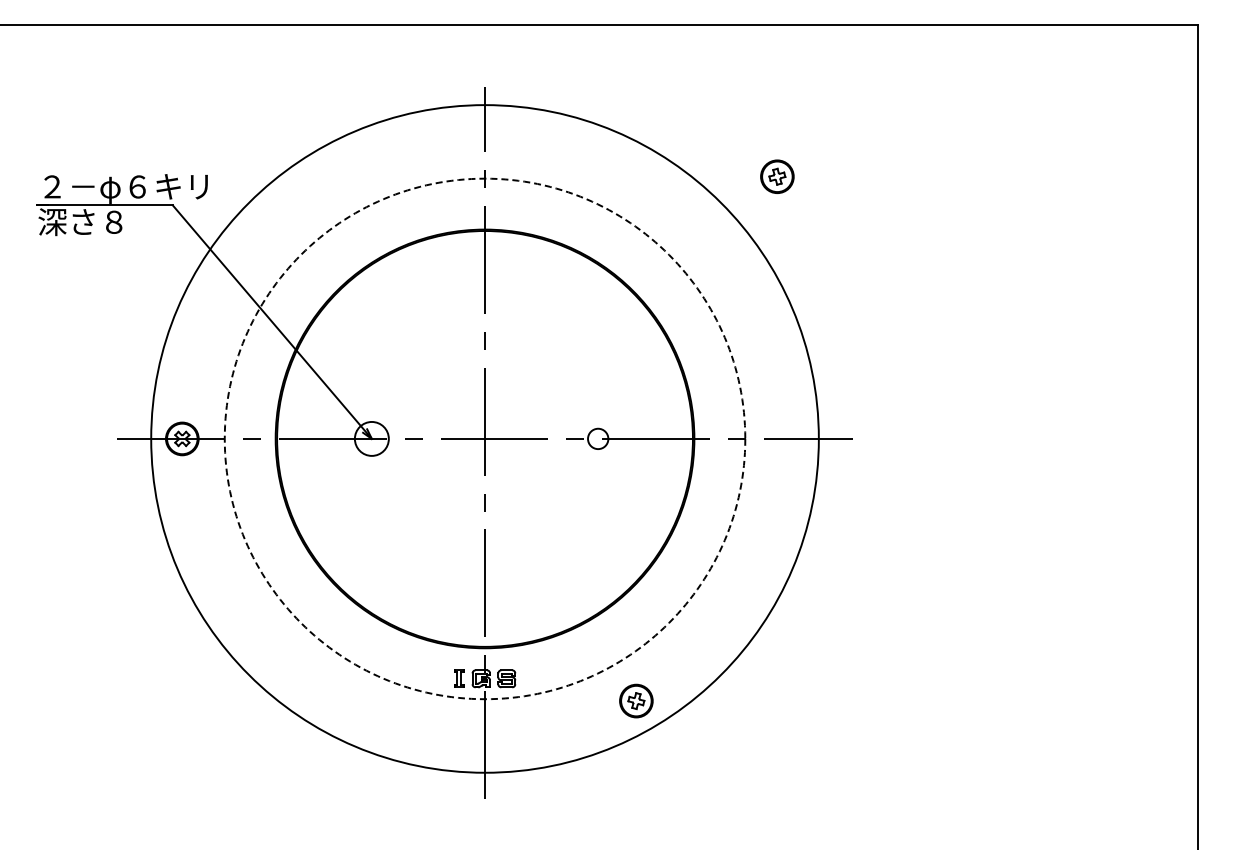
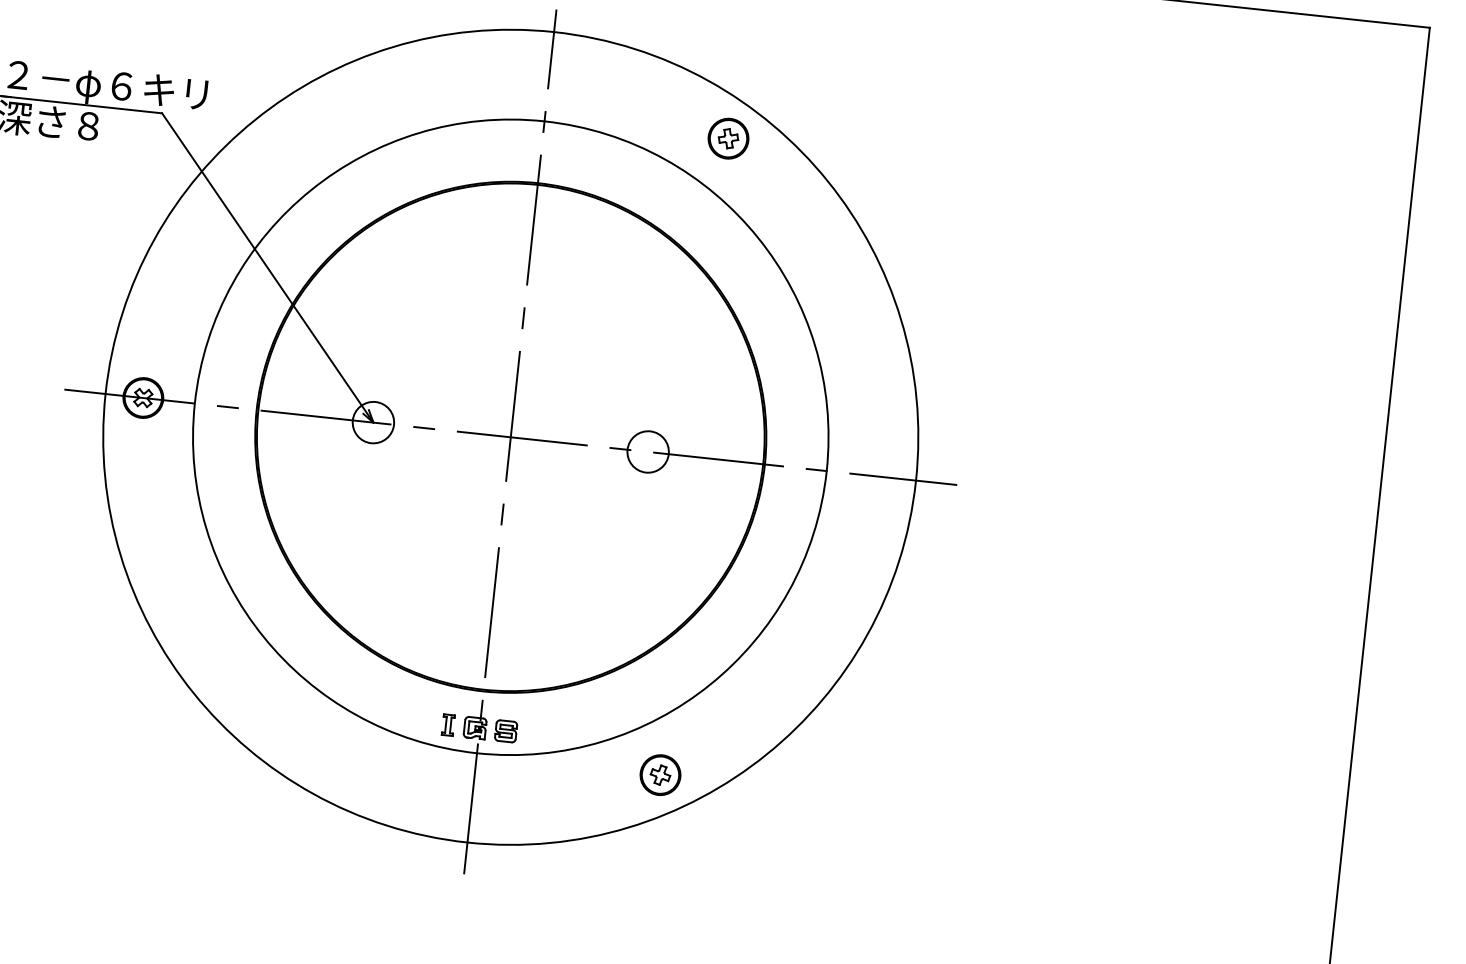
part: (777, 176) -> (728, 138), moved
circle: (484, 438) -> (510, 436), dashed -> solid
circle: (598, 438) -> (648, 451), size x1.67

